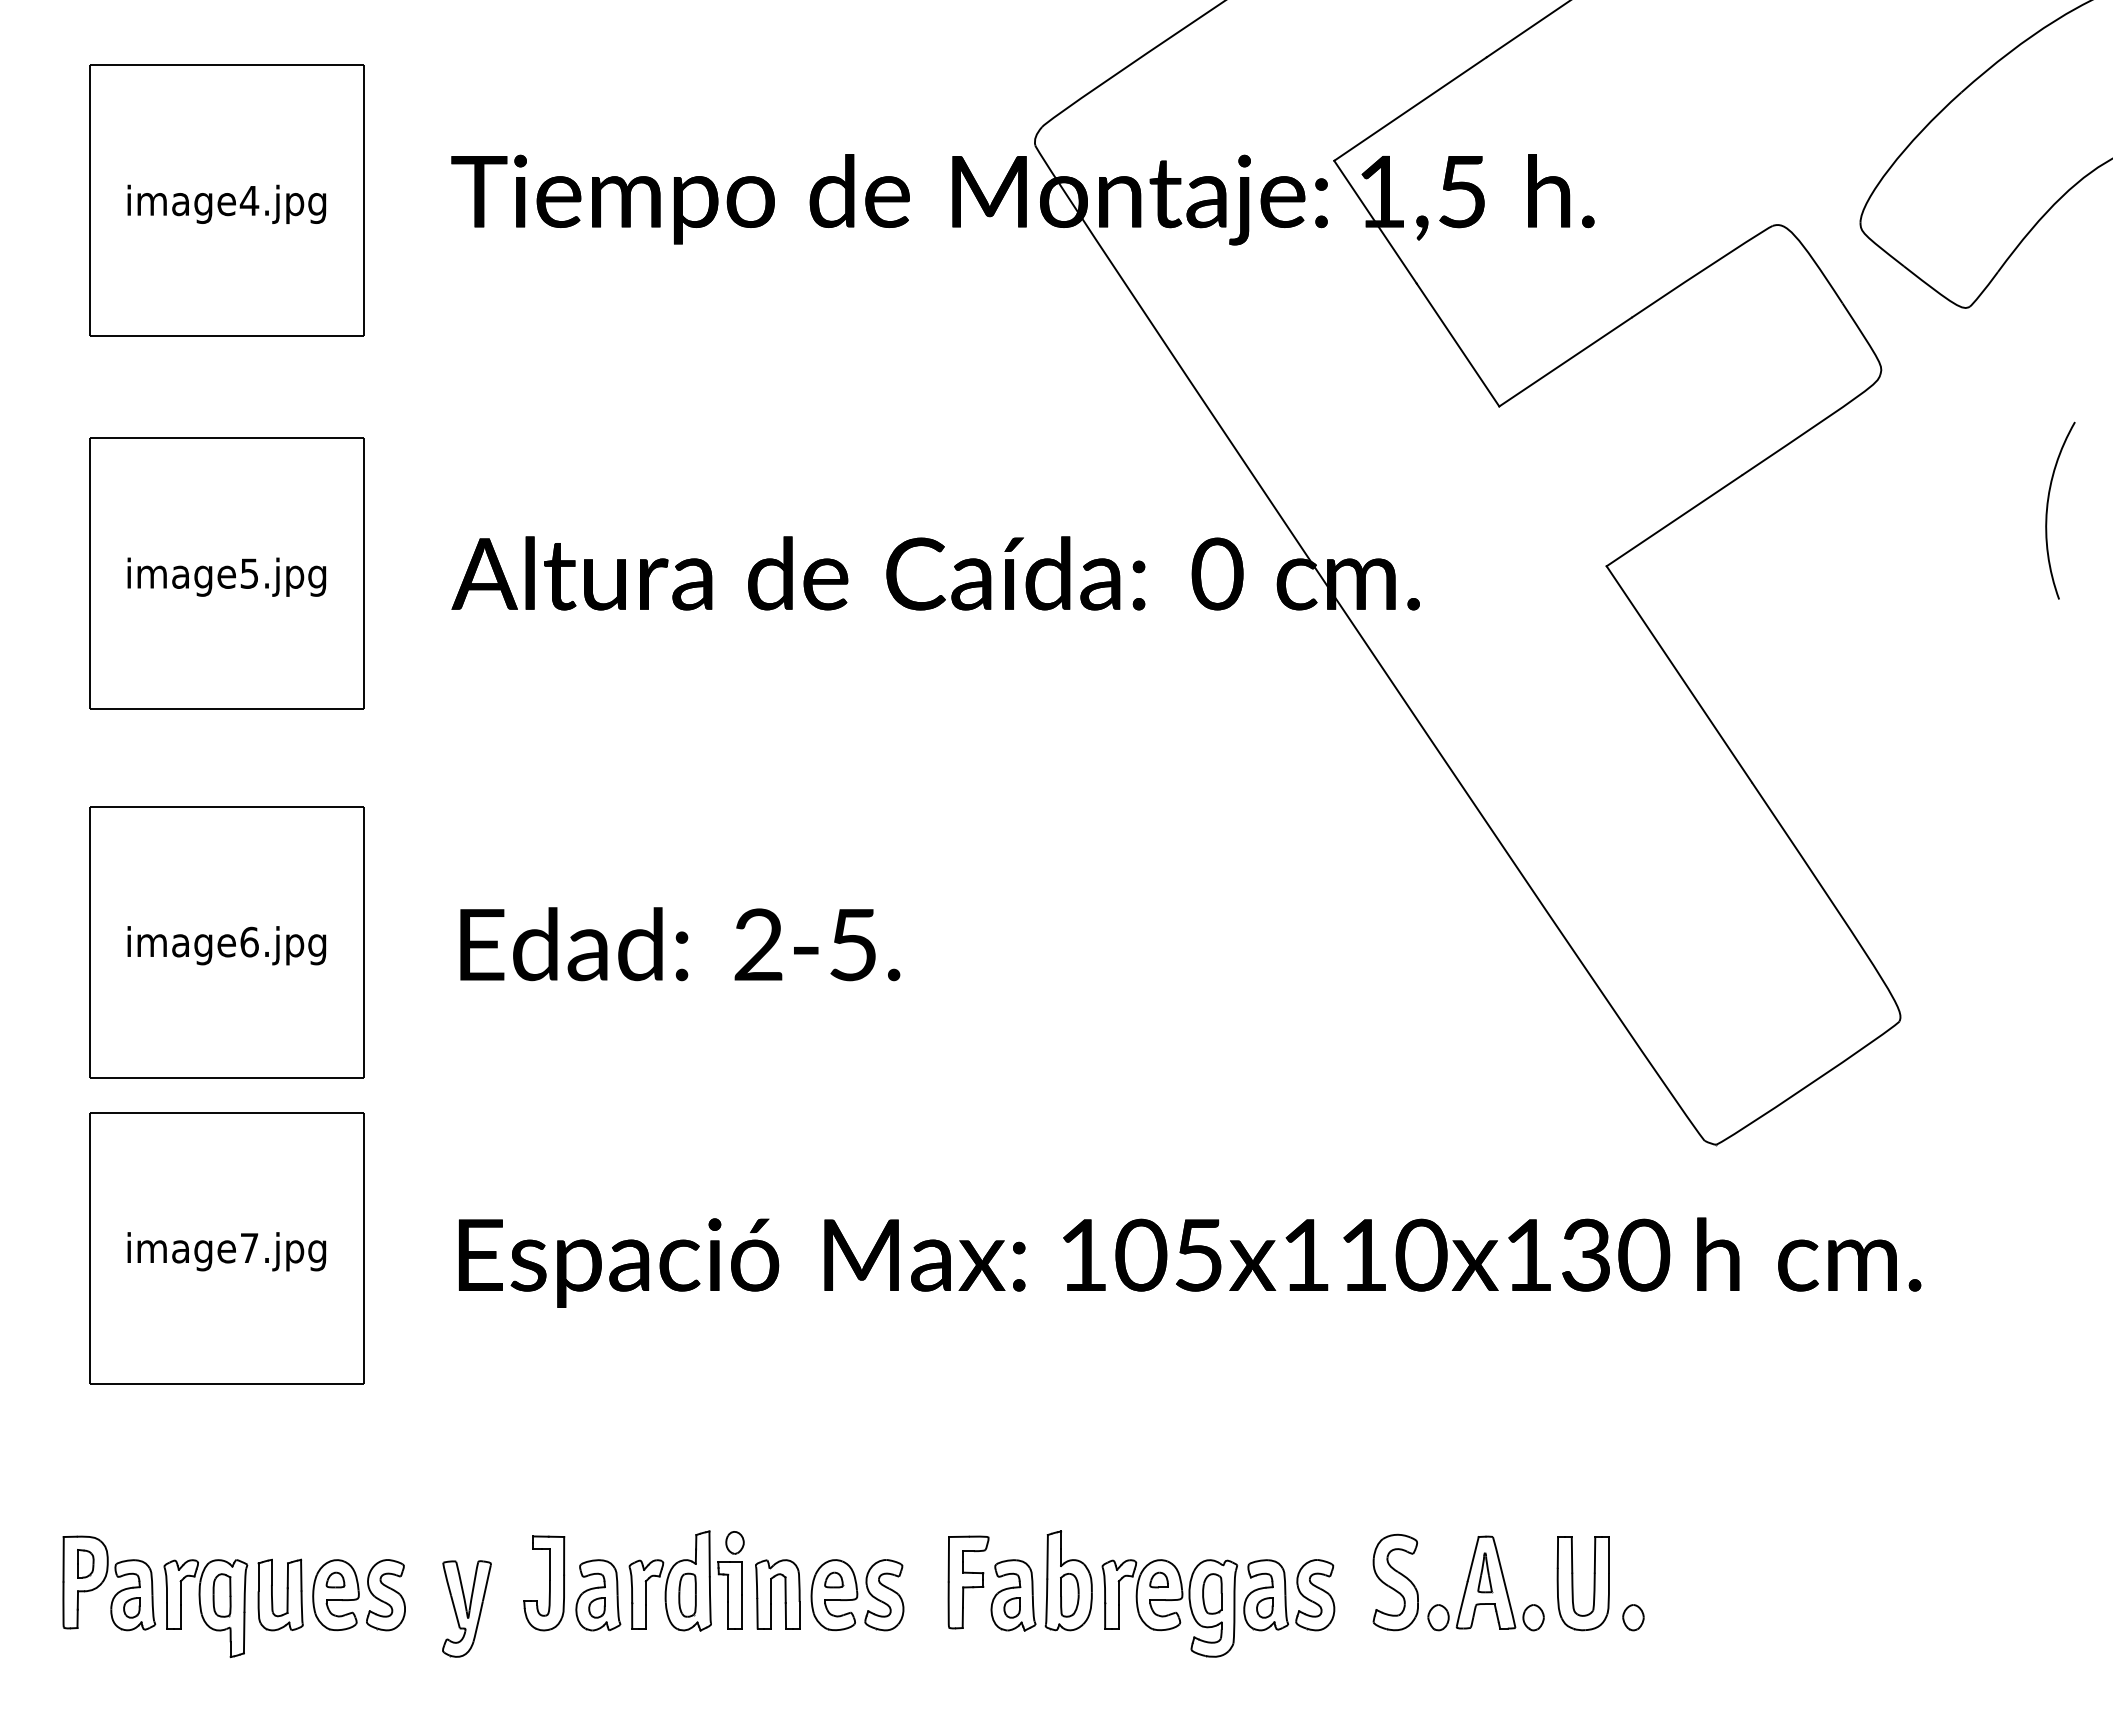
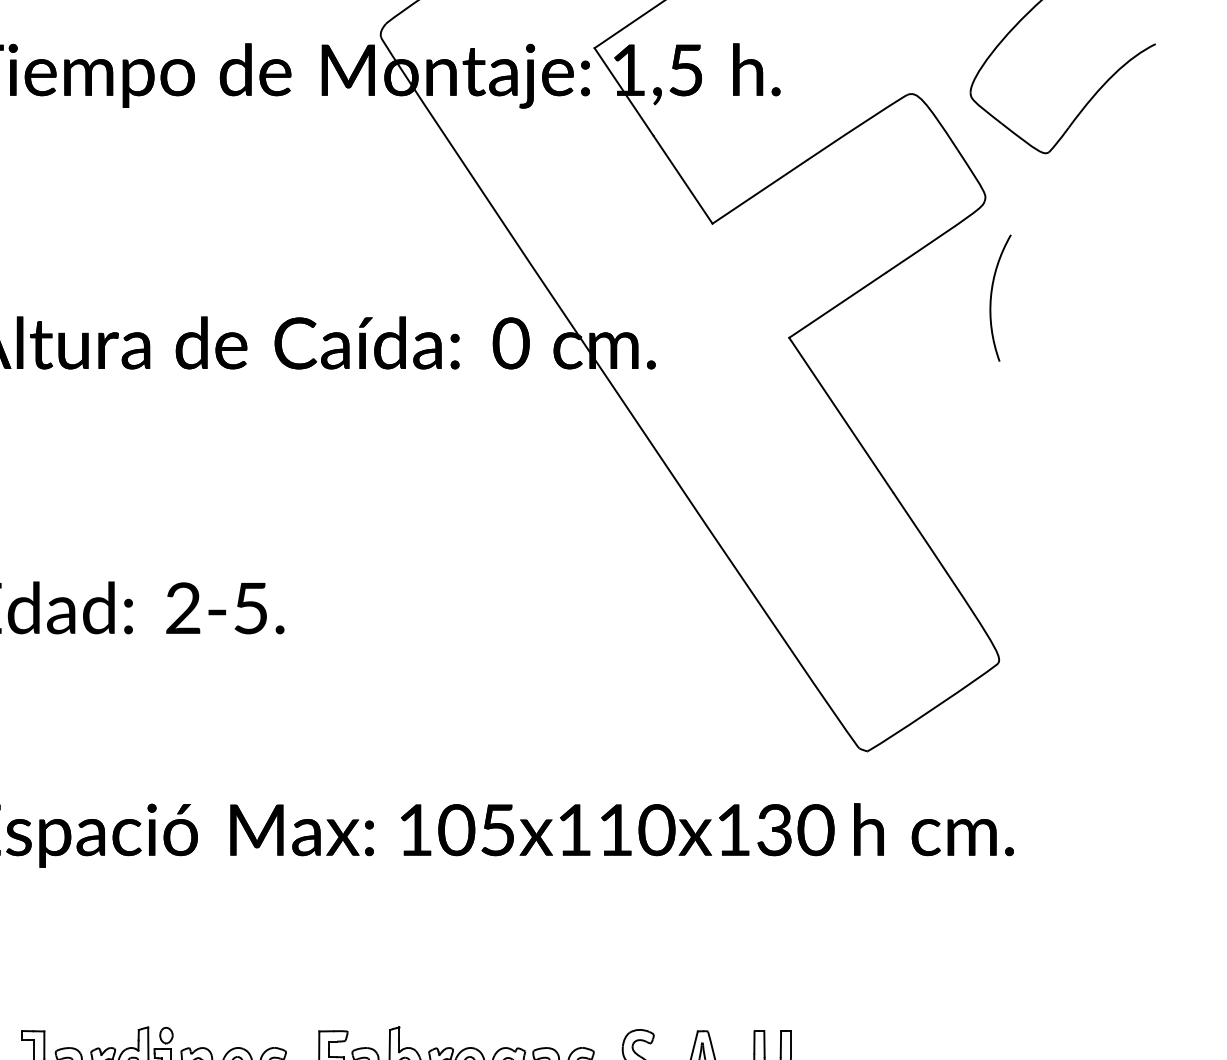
curve: (2048, 507) -> (992, 295), moved

